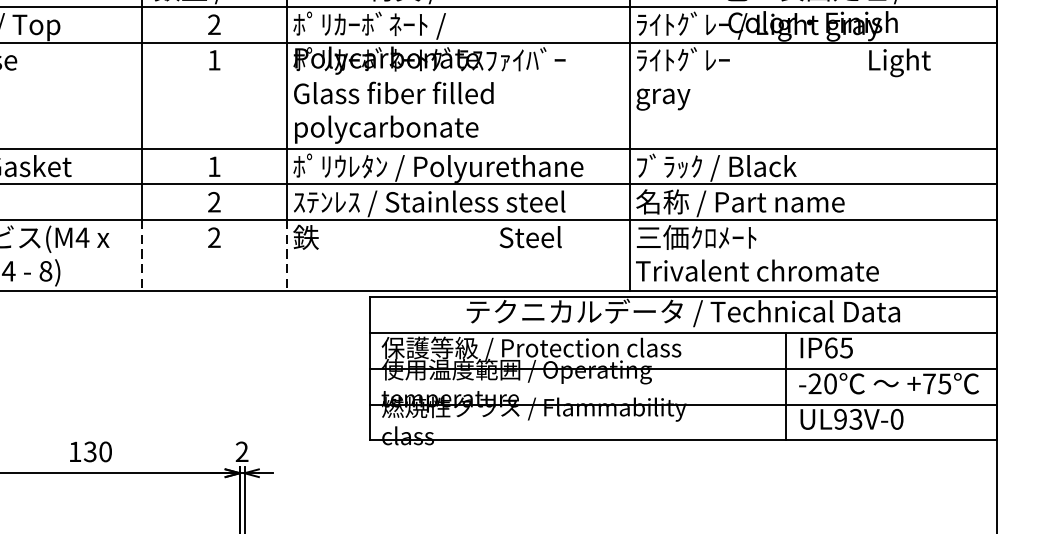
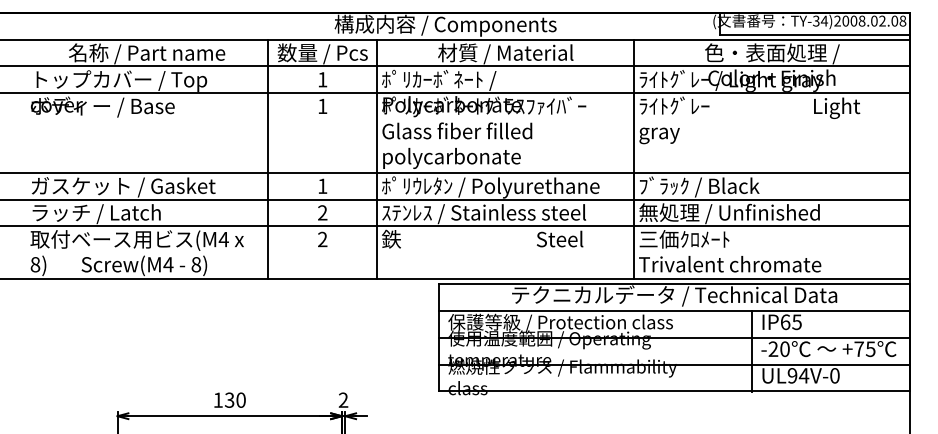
text: (214, 24) -> (322, 79), 2 -> 1
text: (756, 203) -> (729, 213), 名称 / Part name -> 無処理 / Unfinished
line: (142, 255) -> (268, 252), dashed -> solid
line: (287, 255) -> (377, 252), dashed -> solid
text: (855, 418) -> (803, 375), UL93V-0 -> UL94V-0

